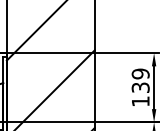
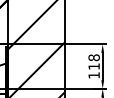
text: (139, 79) -> (93, 61), 139 -> 118

